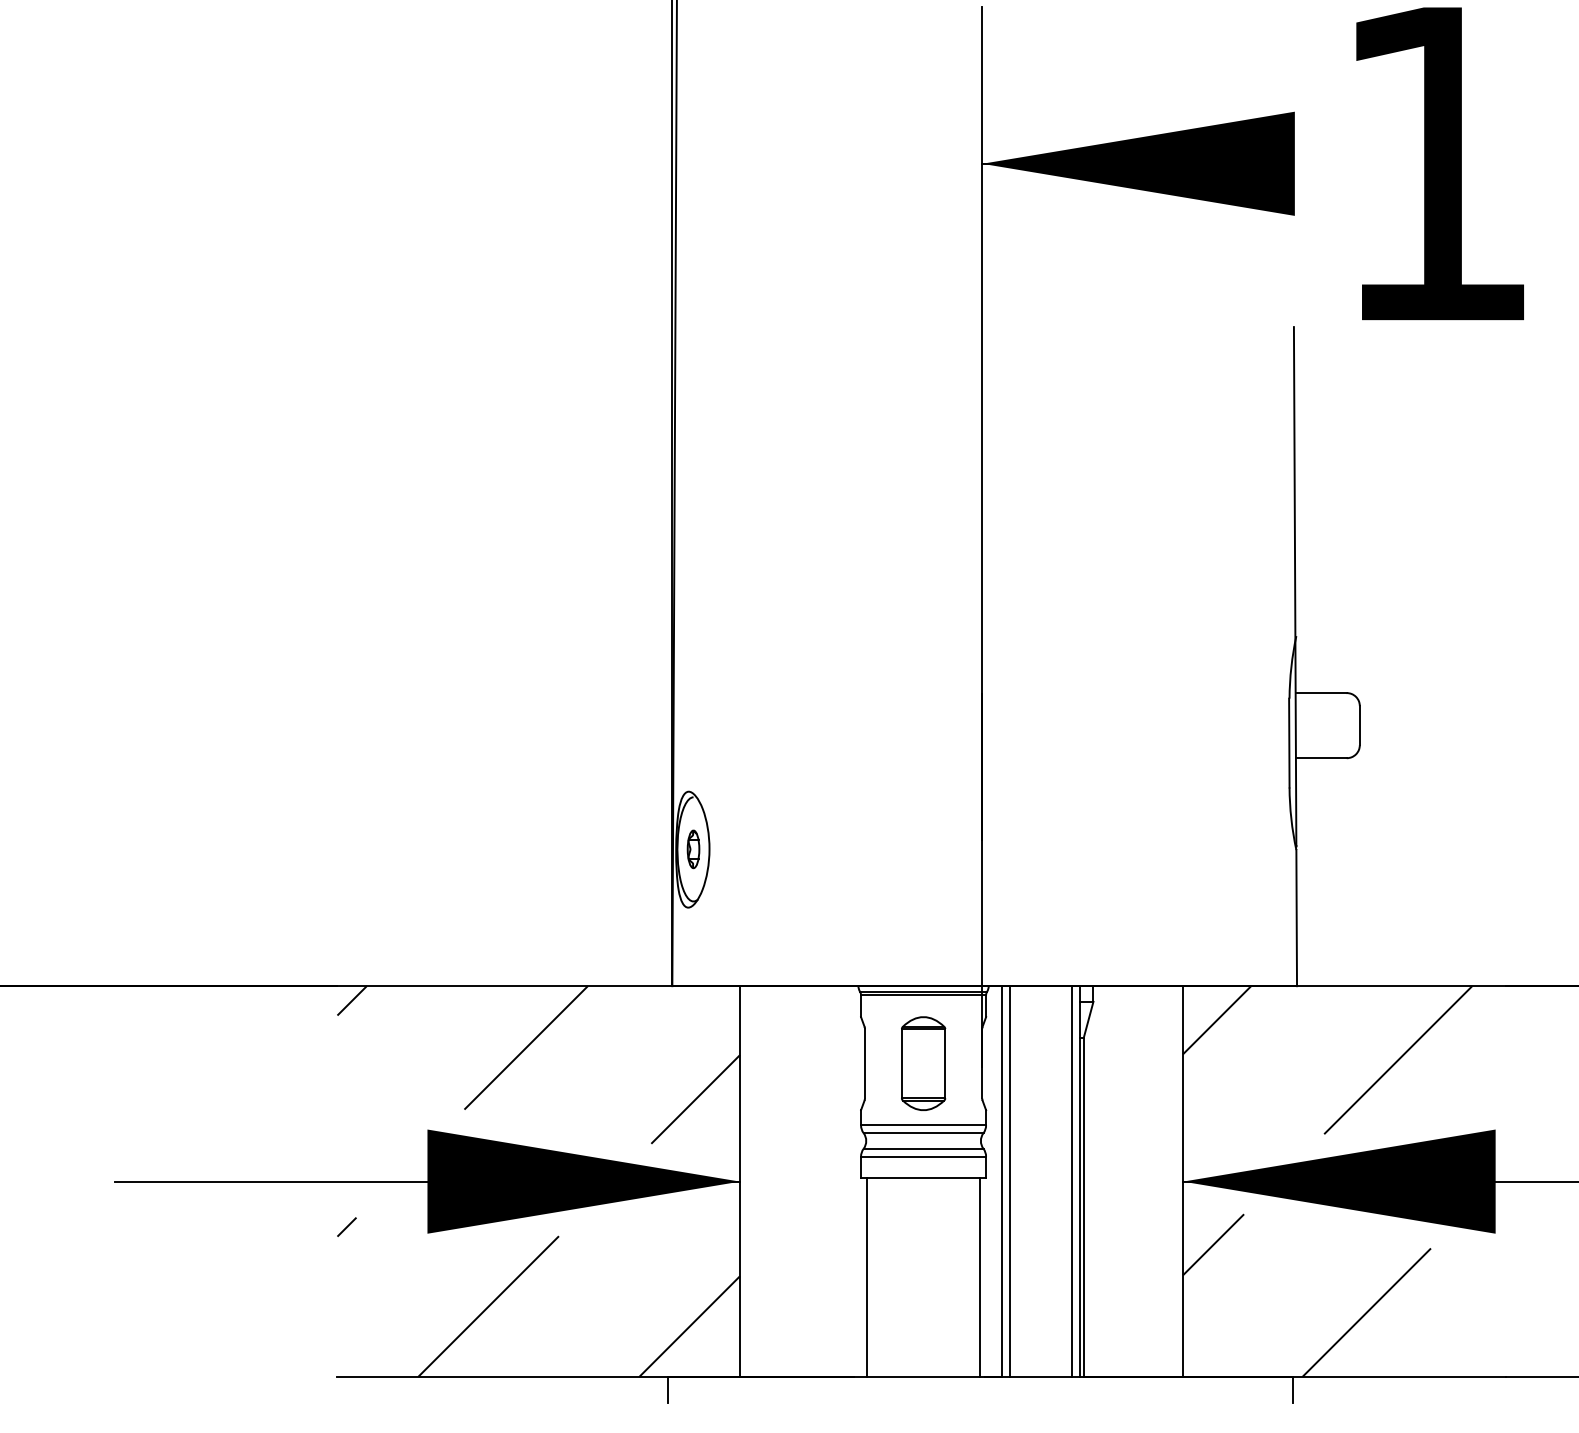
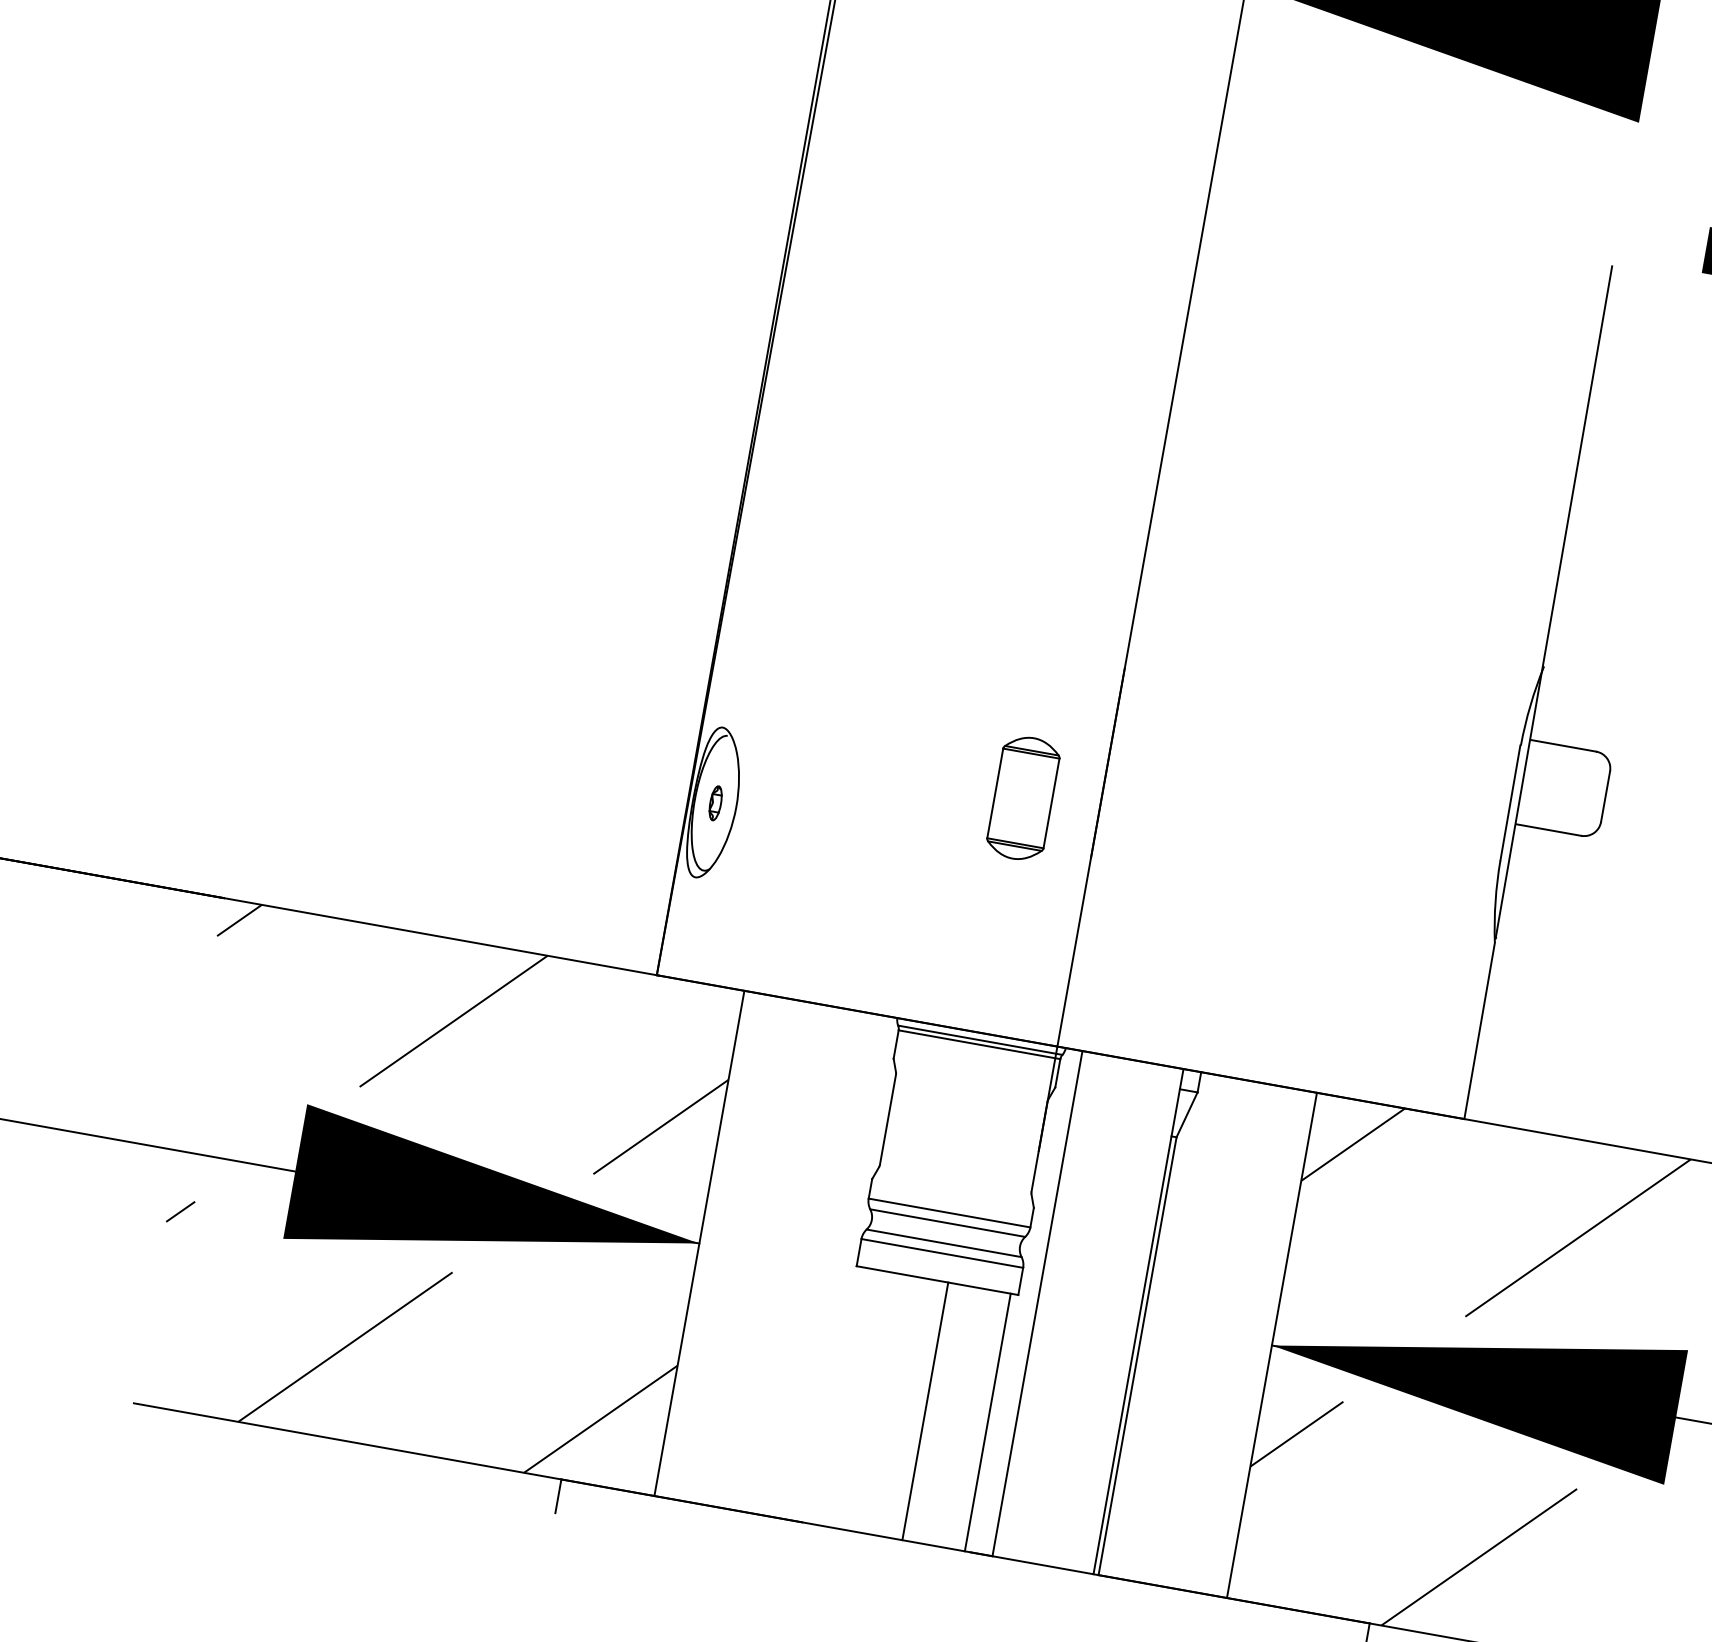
part: (693, 849) -> (715, 803), size x0.7
part: (923, 1063) -> (1023, 798), moved
line: (1009, 1181) -> (1047, 1305), removed
line: (1071, 1181) -> (1127, 1319), removed
line: (866, 1276) -> (924, 1410), moved

